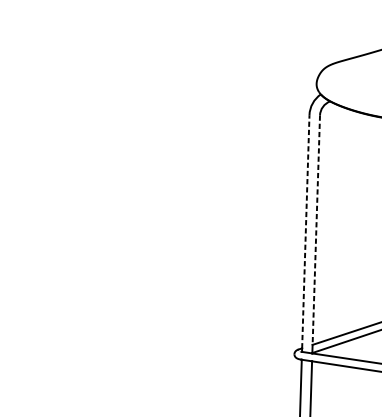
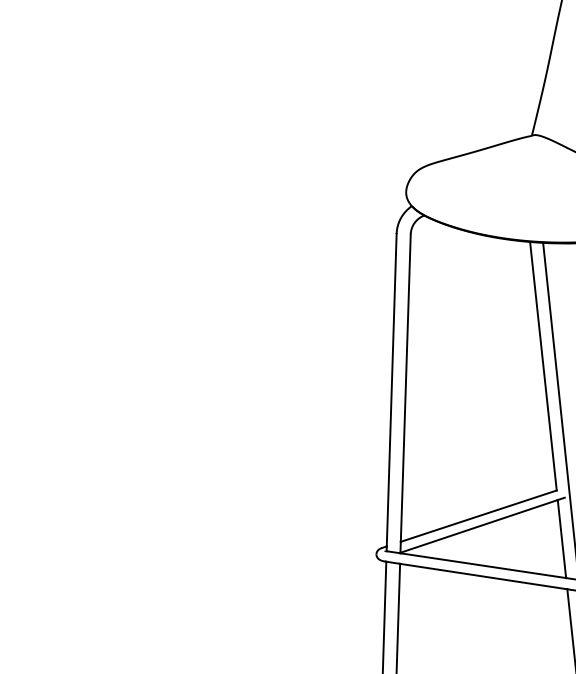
line: (316, 230) -> (405, 388), dashed -> solid
line: (305, 231) -> (391, 389), dashed -> solid

